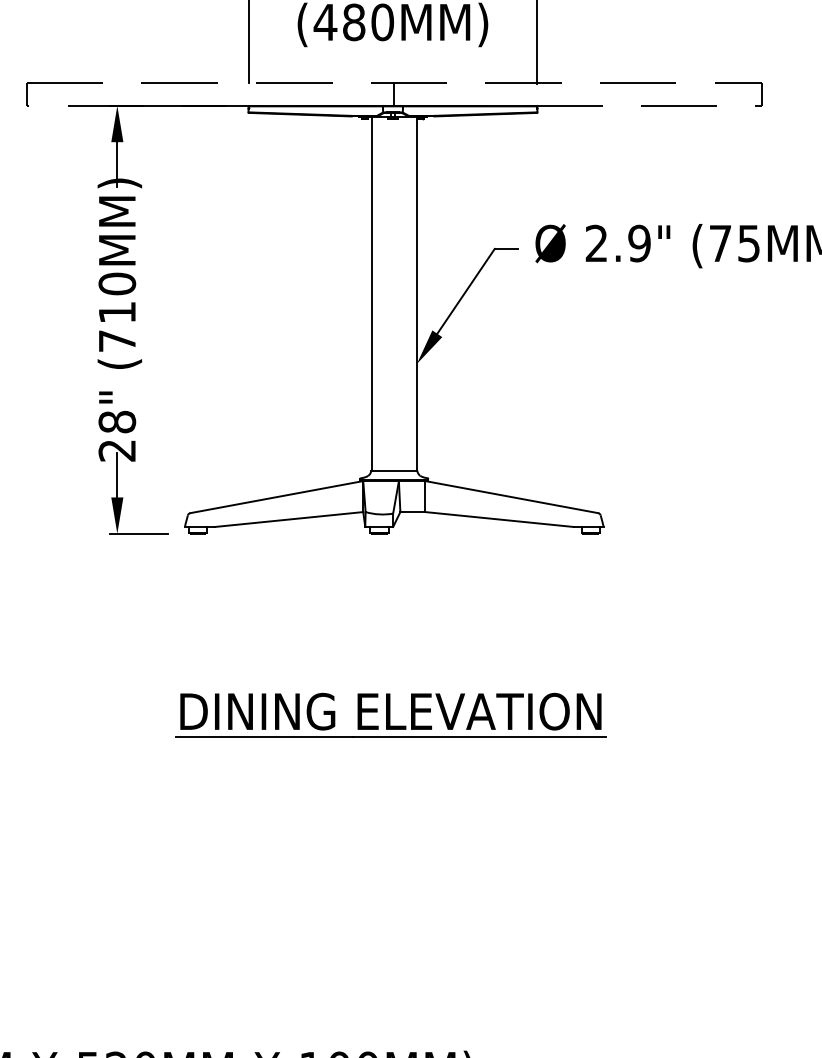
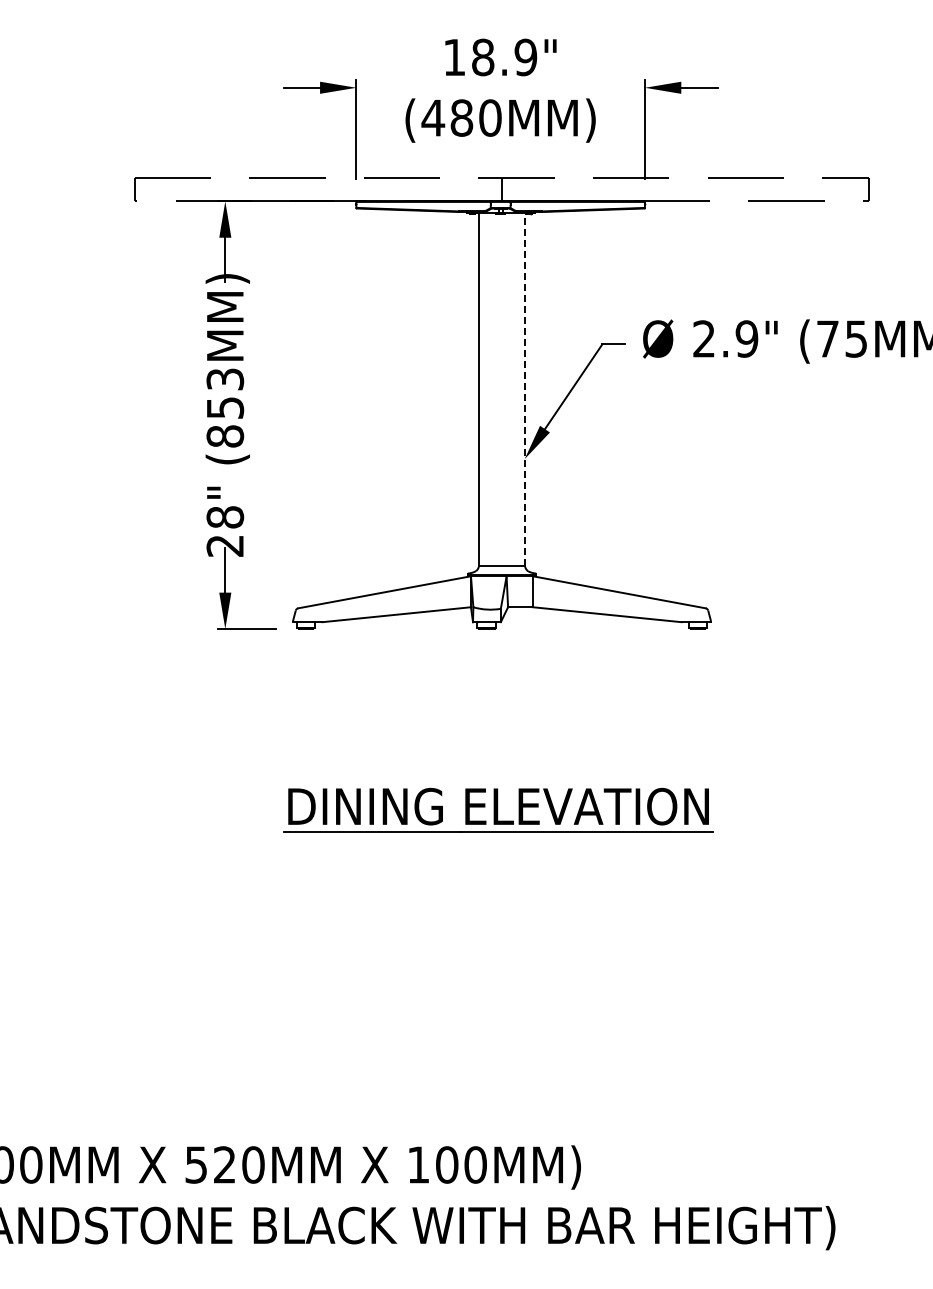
line: (416, 294) -> (524, 389), solid -> dashed
text: (117, 312) -> (225, 407), (710MM) -> (853MM)

